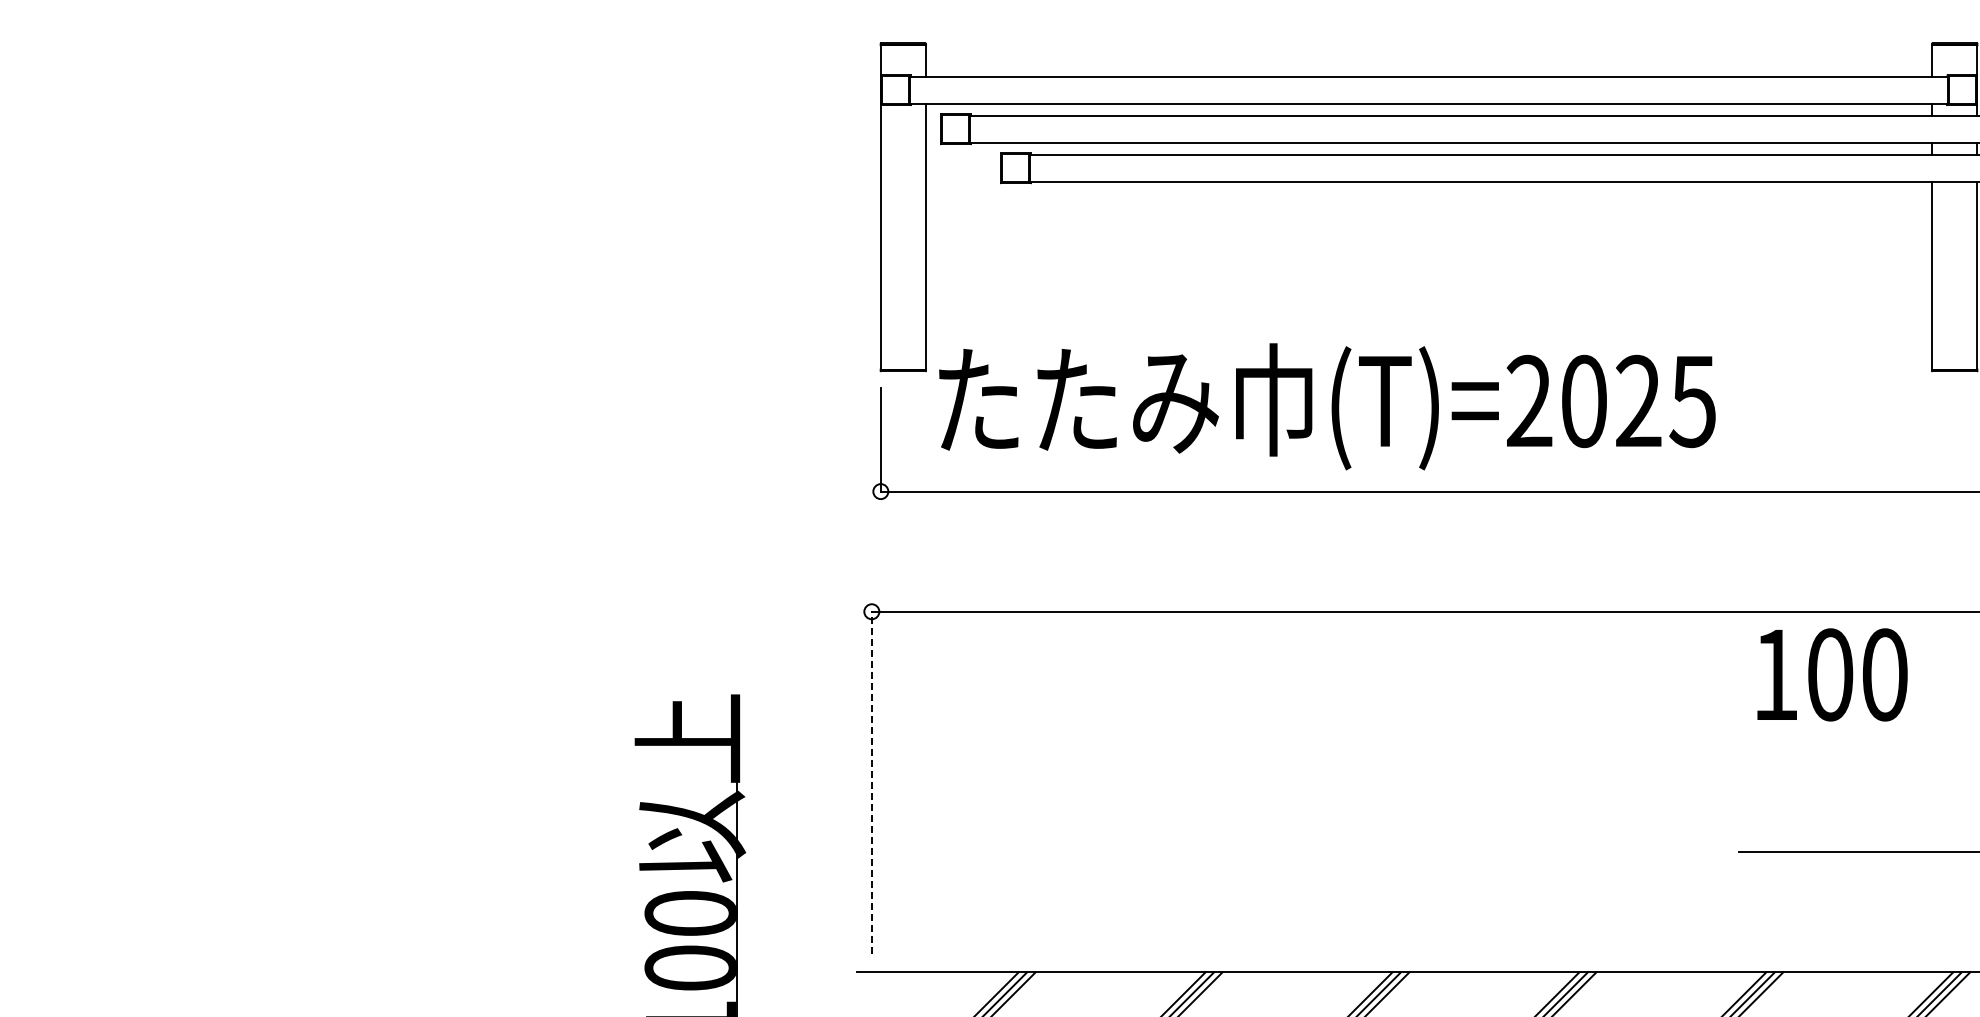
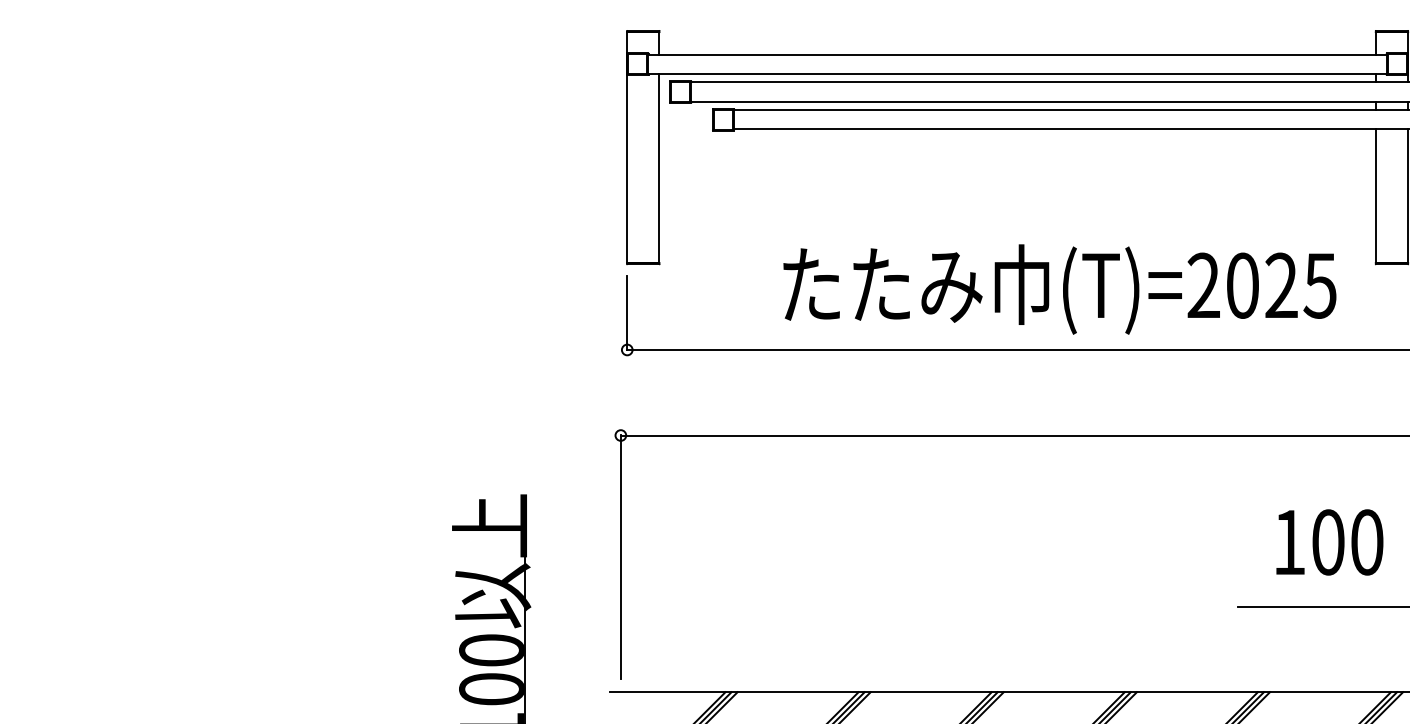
text: (1327, 406) -> (1059, 289), moved
text: (1832, 674) -> (1329, 542), moved
line: (871, 781) -> (620, 556), dashed -> solid

